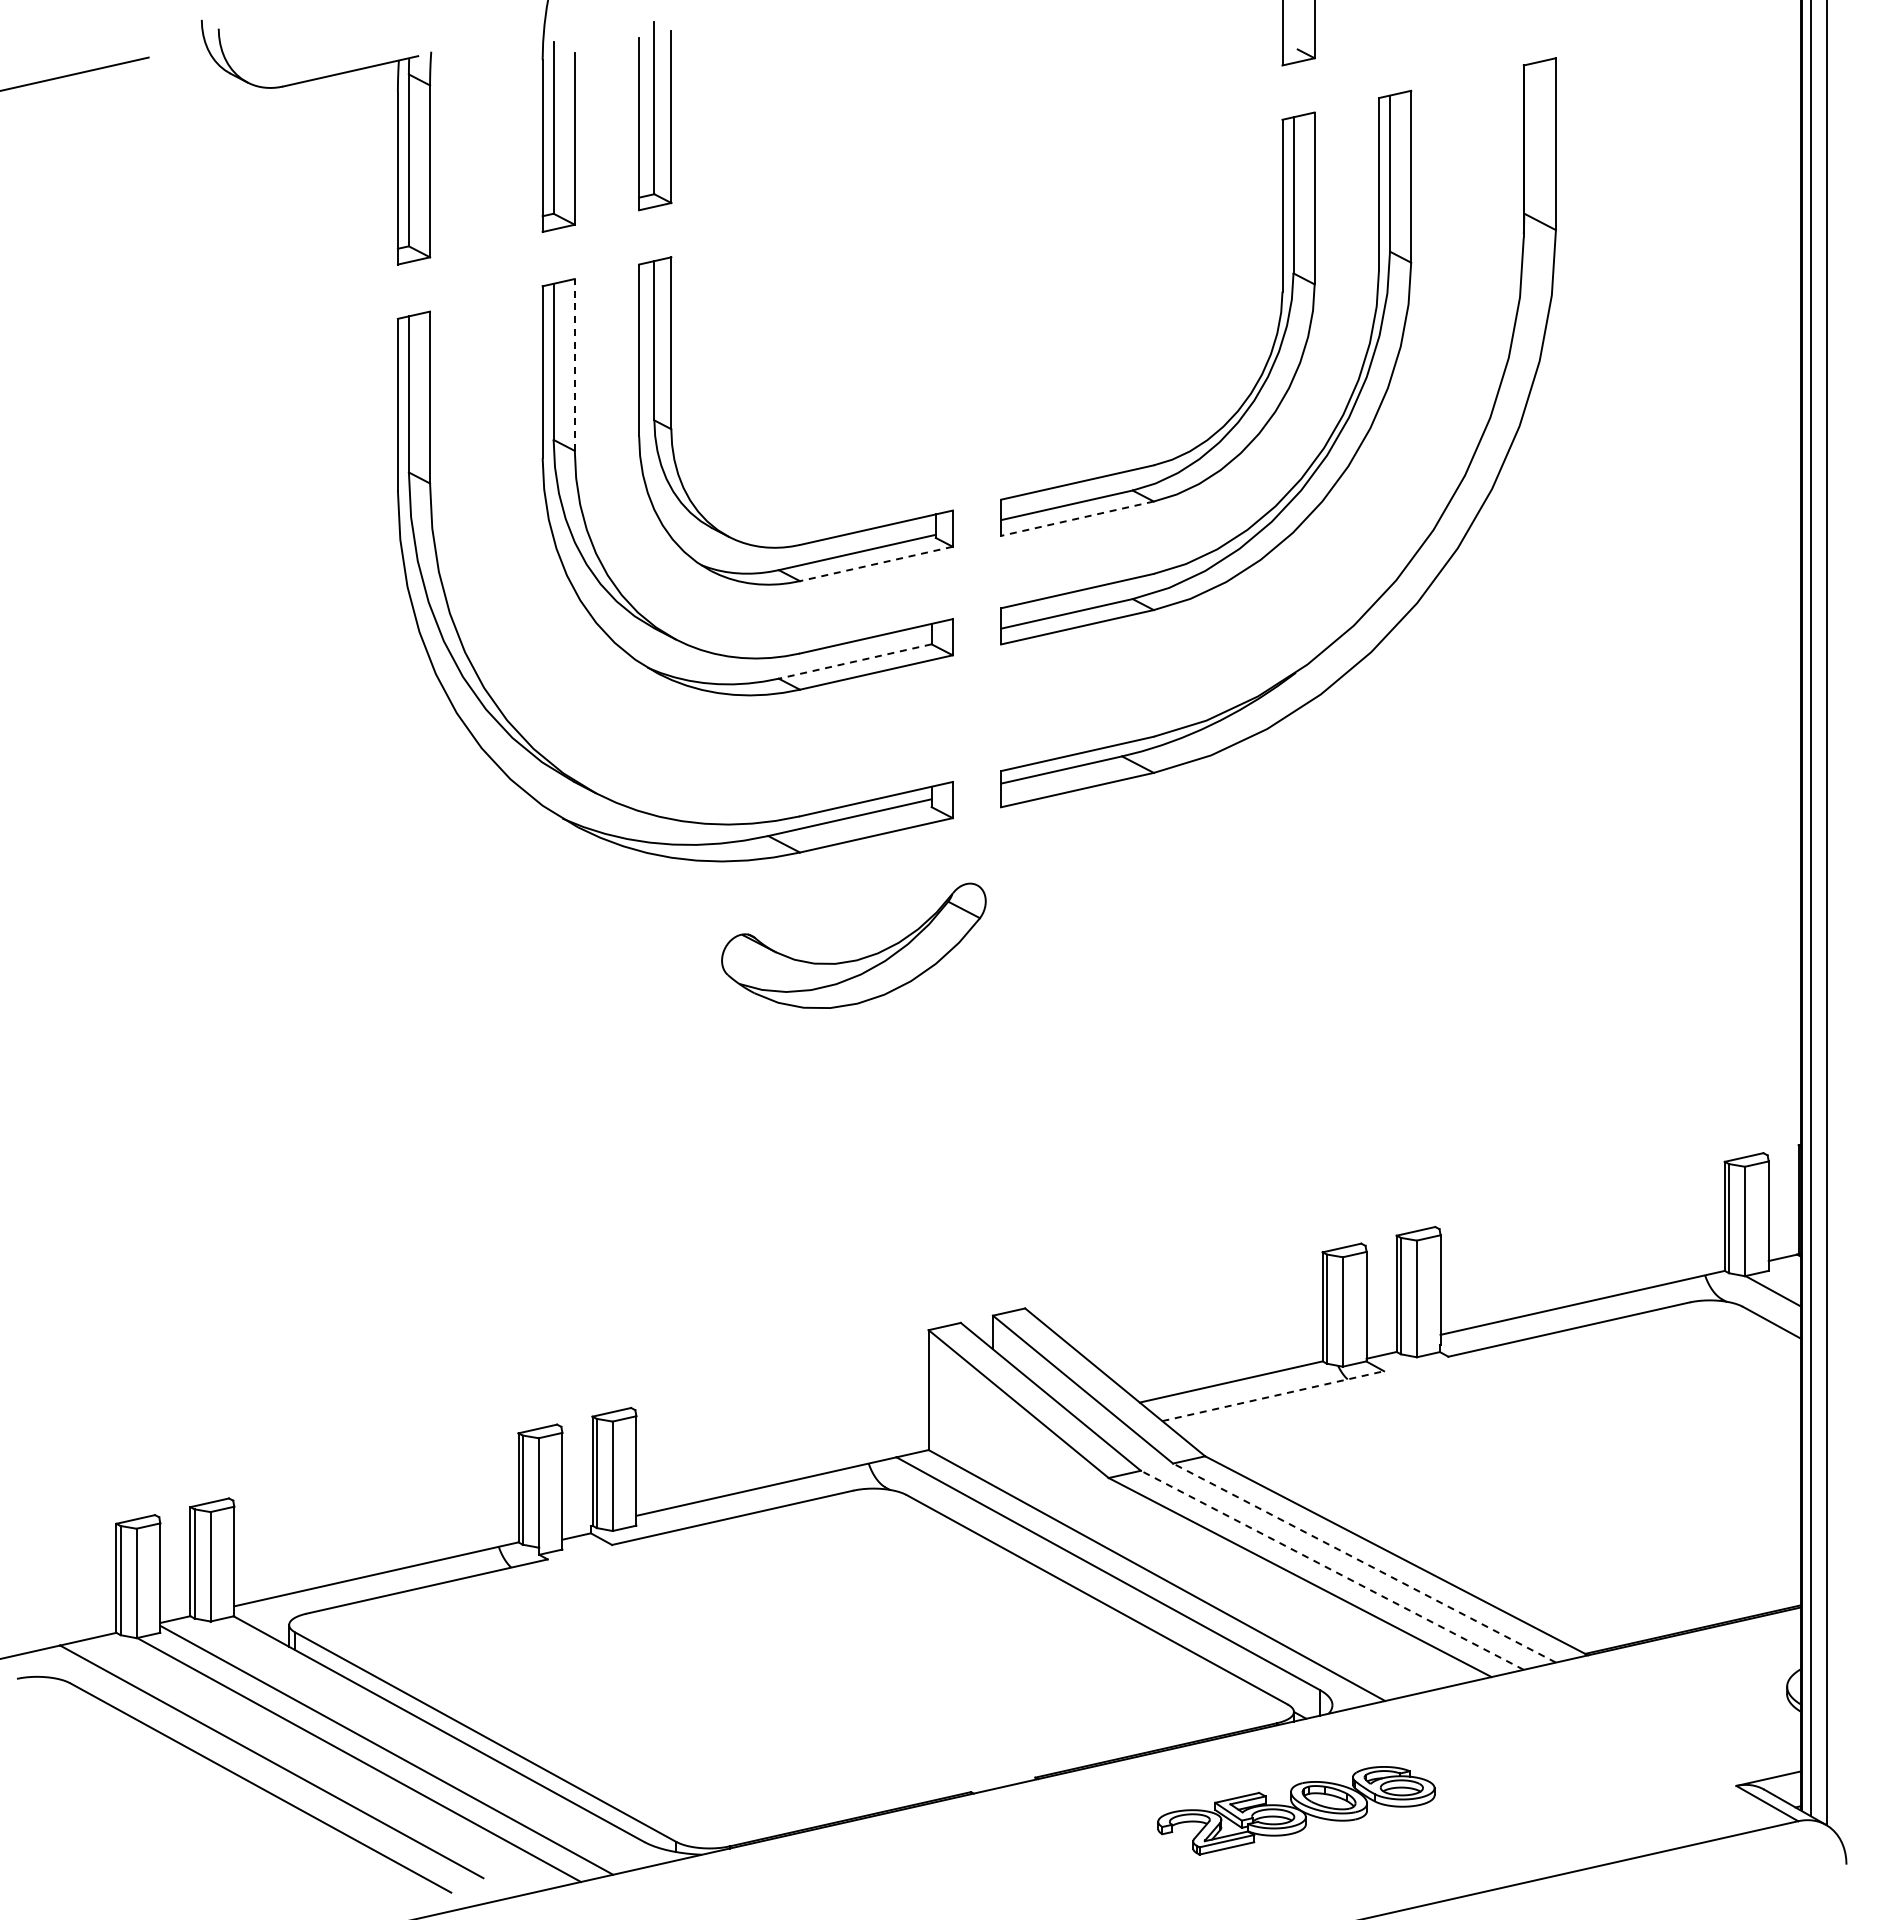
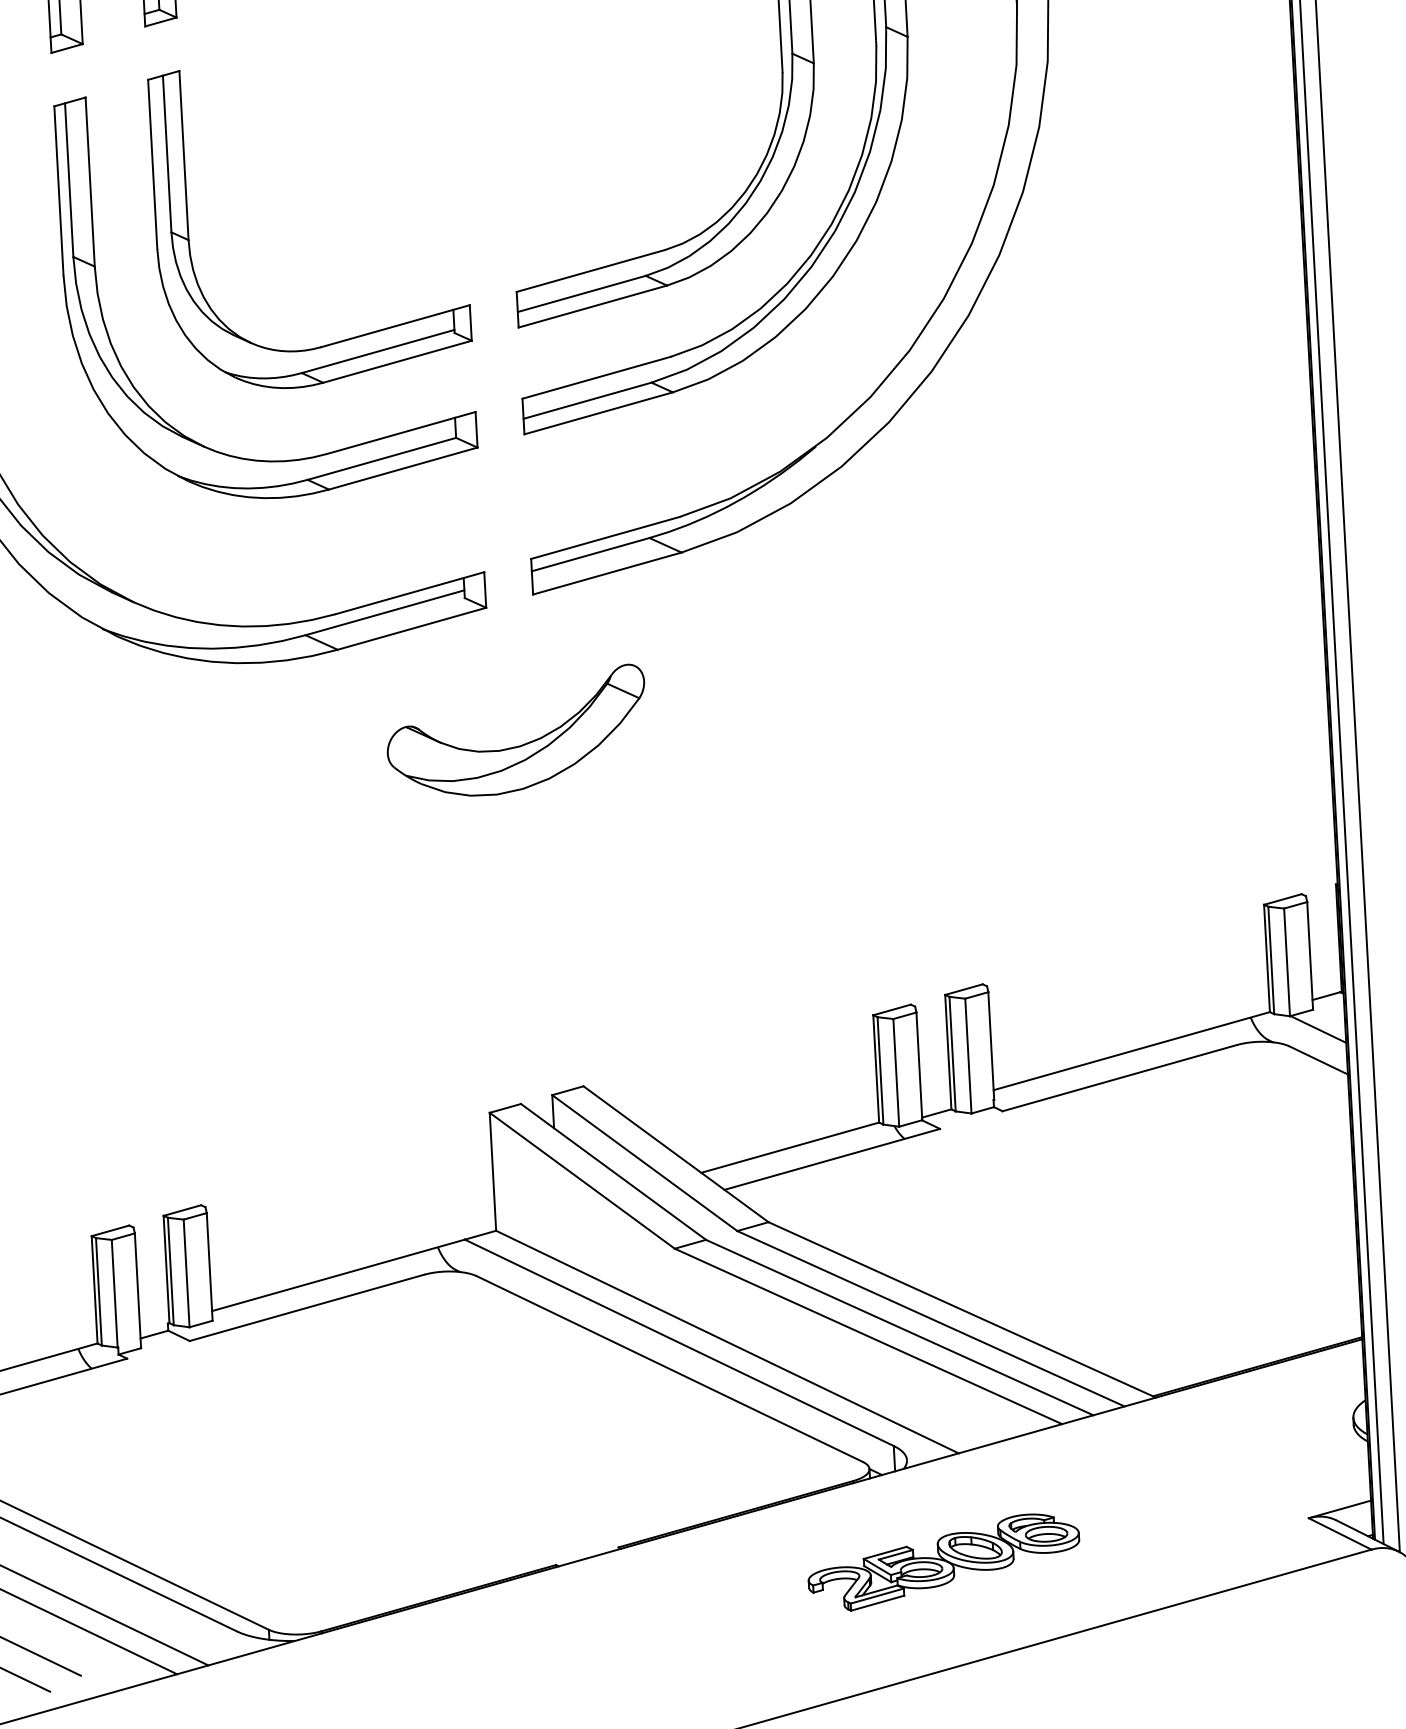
line: (574, 364) -> (89, 181), dashed -> solid
line: (1076, 518) -> (591, 306), dashed -> solid
line: (875, 564) -> (396, 362), dashed -> solid
line: (854, 661) -> (381, 458), dashed -> solid
part: (858, 958) -> (521, 744), moved
line: (1273, 1396) -> (832, 1159), dashed -> solid
line: (1364, 1563) -> (930, 1319), dashed -> solid
line: (1332, 1570) -> (899, 1327), dashed -> solid
part: (1296, 1810) -> (944, 1562), moved

